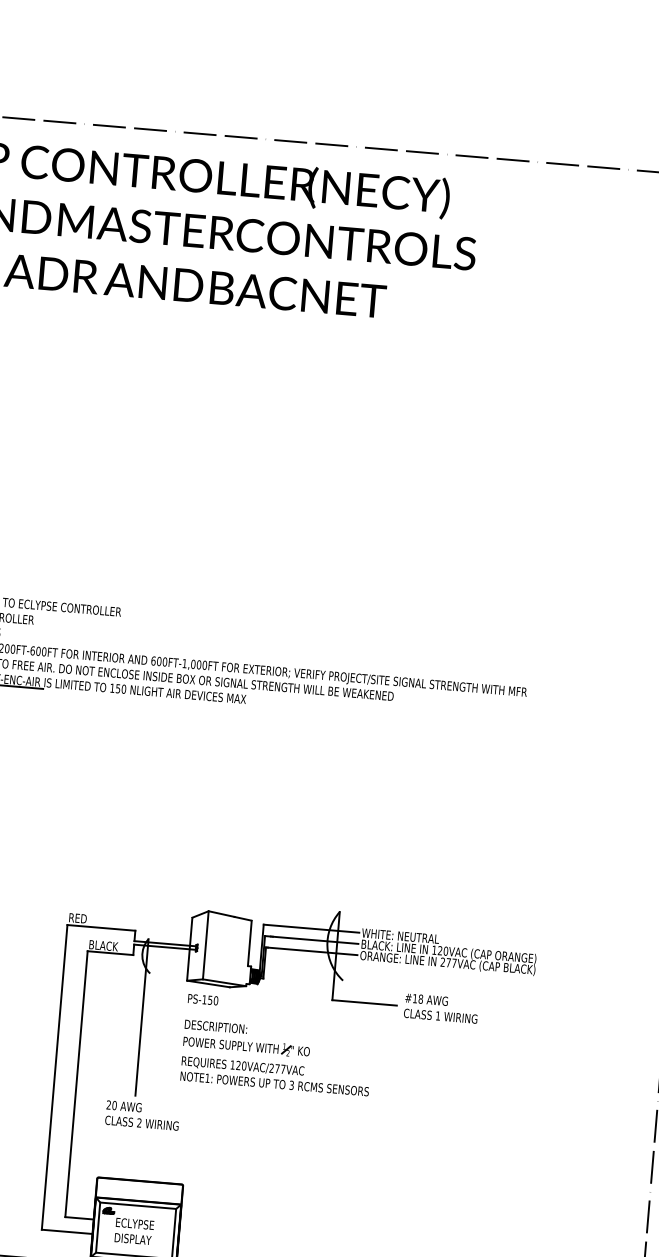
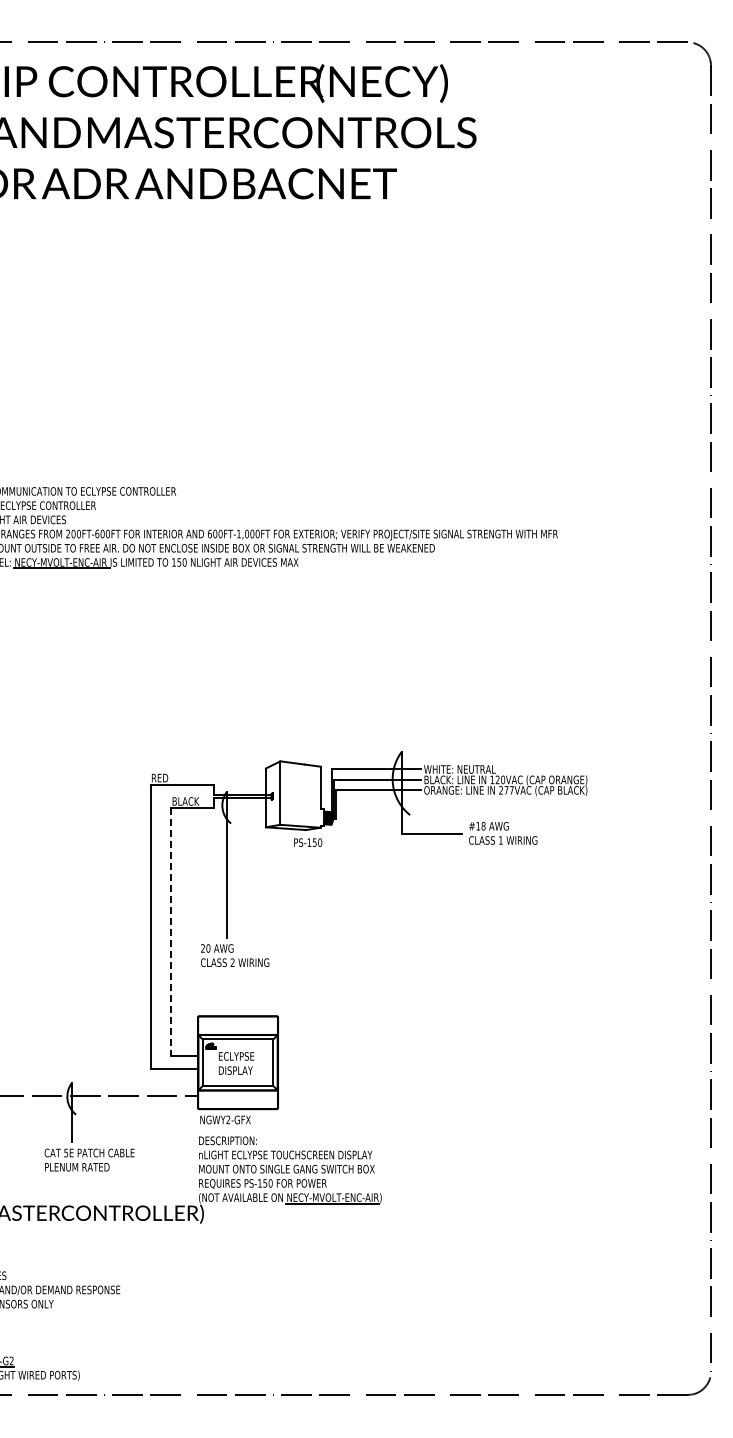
text: (203, 999) -> (308, 842), moved
part: (276, 1057) -> (354, 891), removed
line: (76, 1084) -> (171, 931), solid -> dashed

